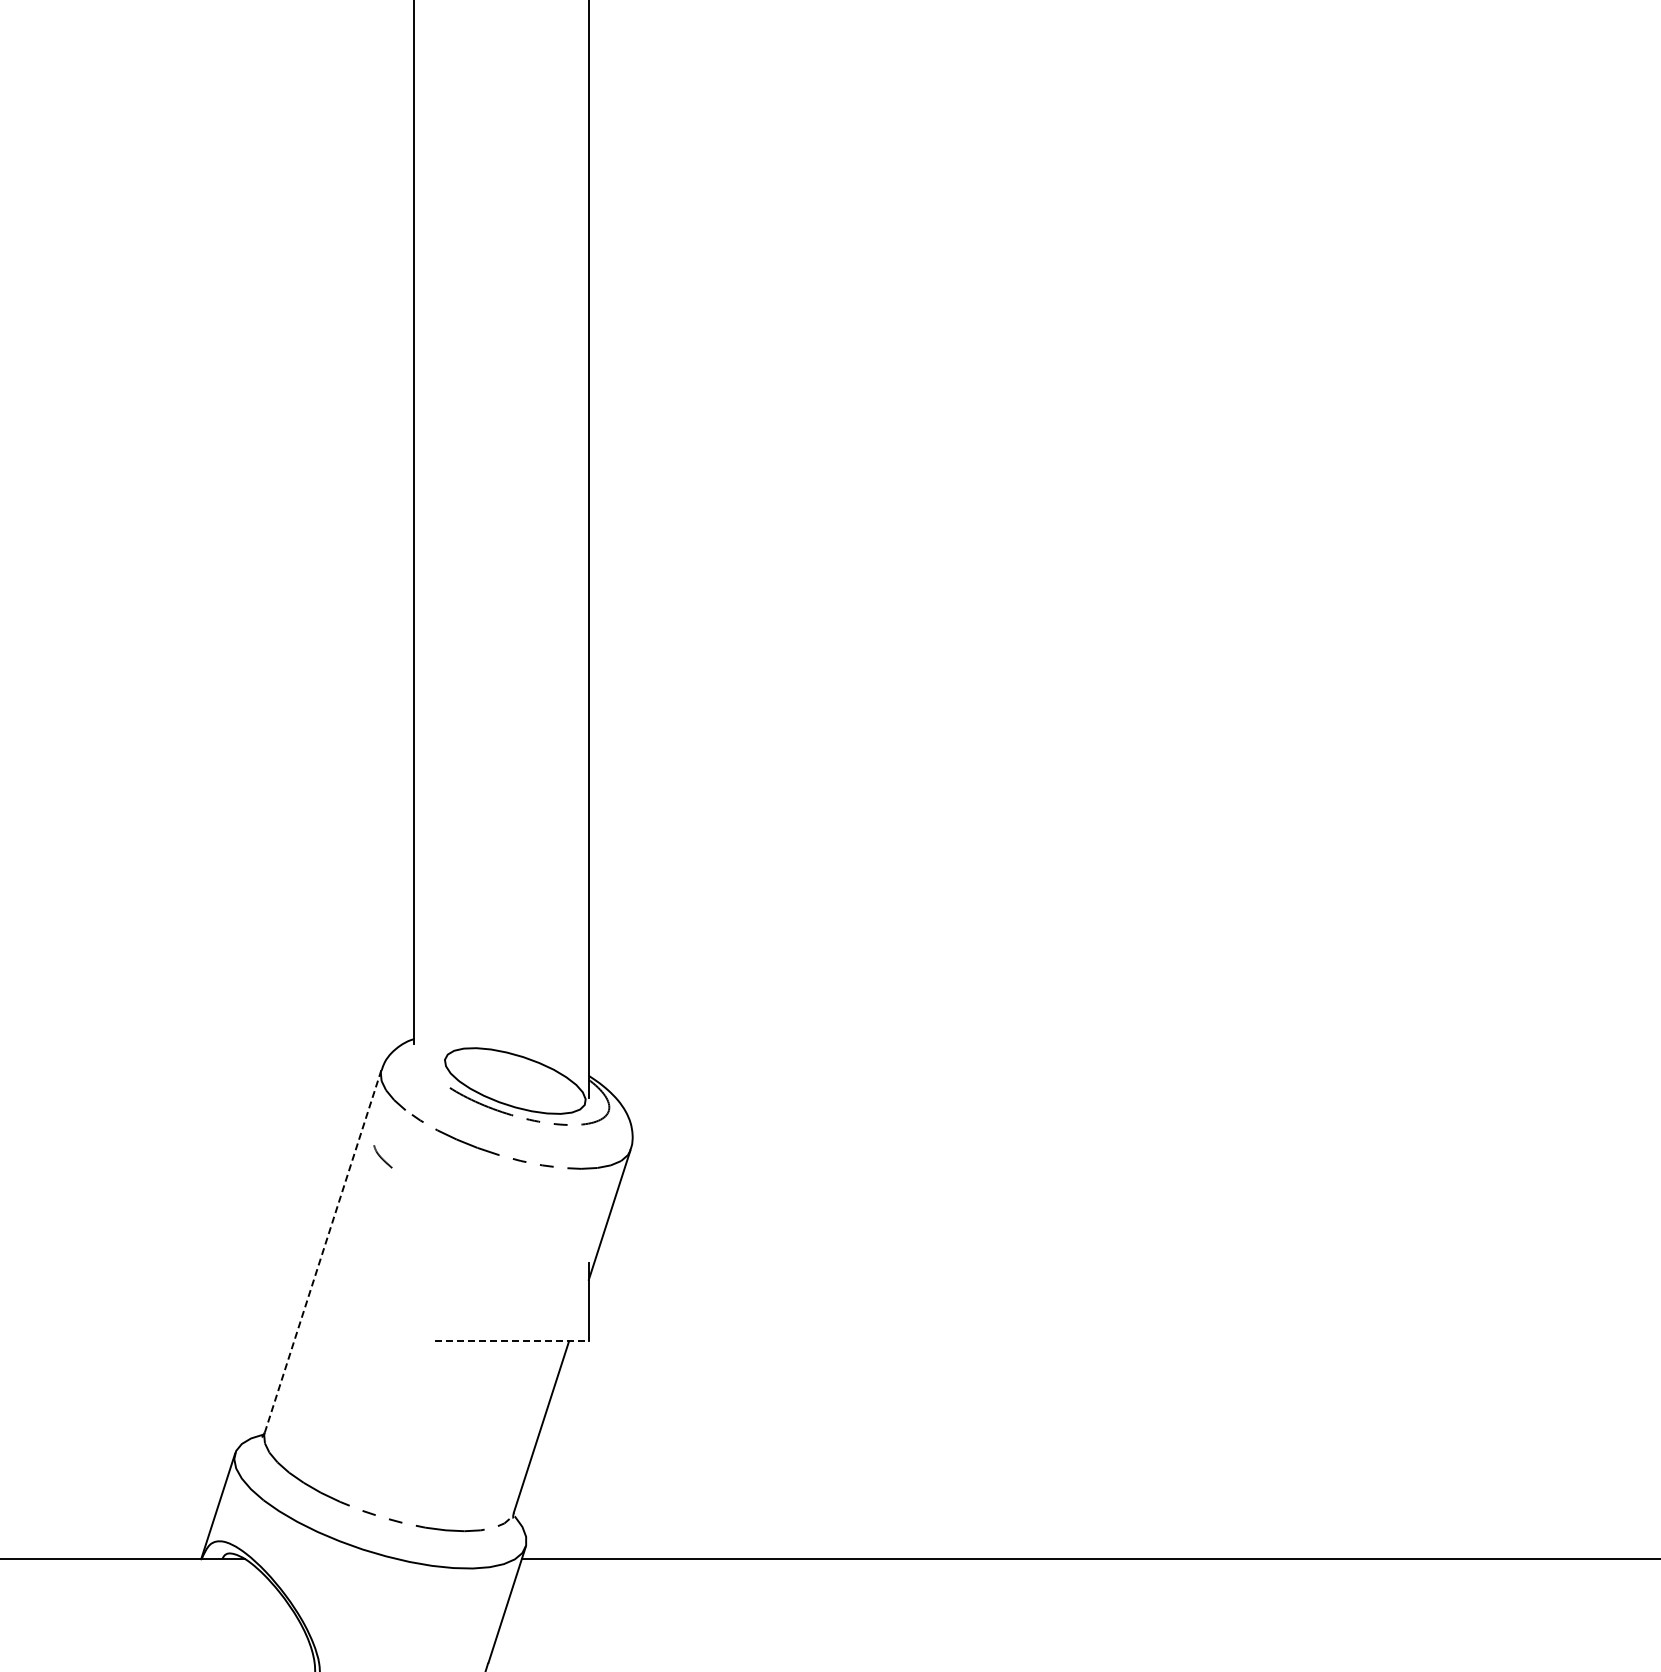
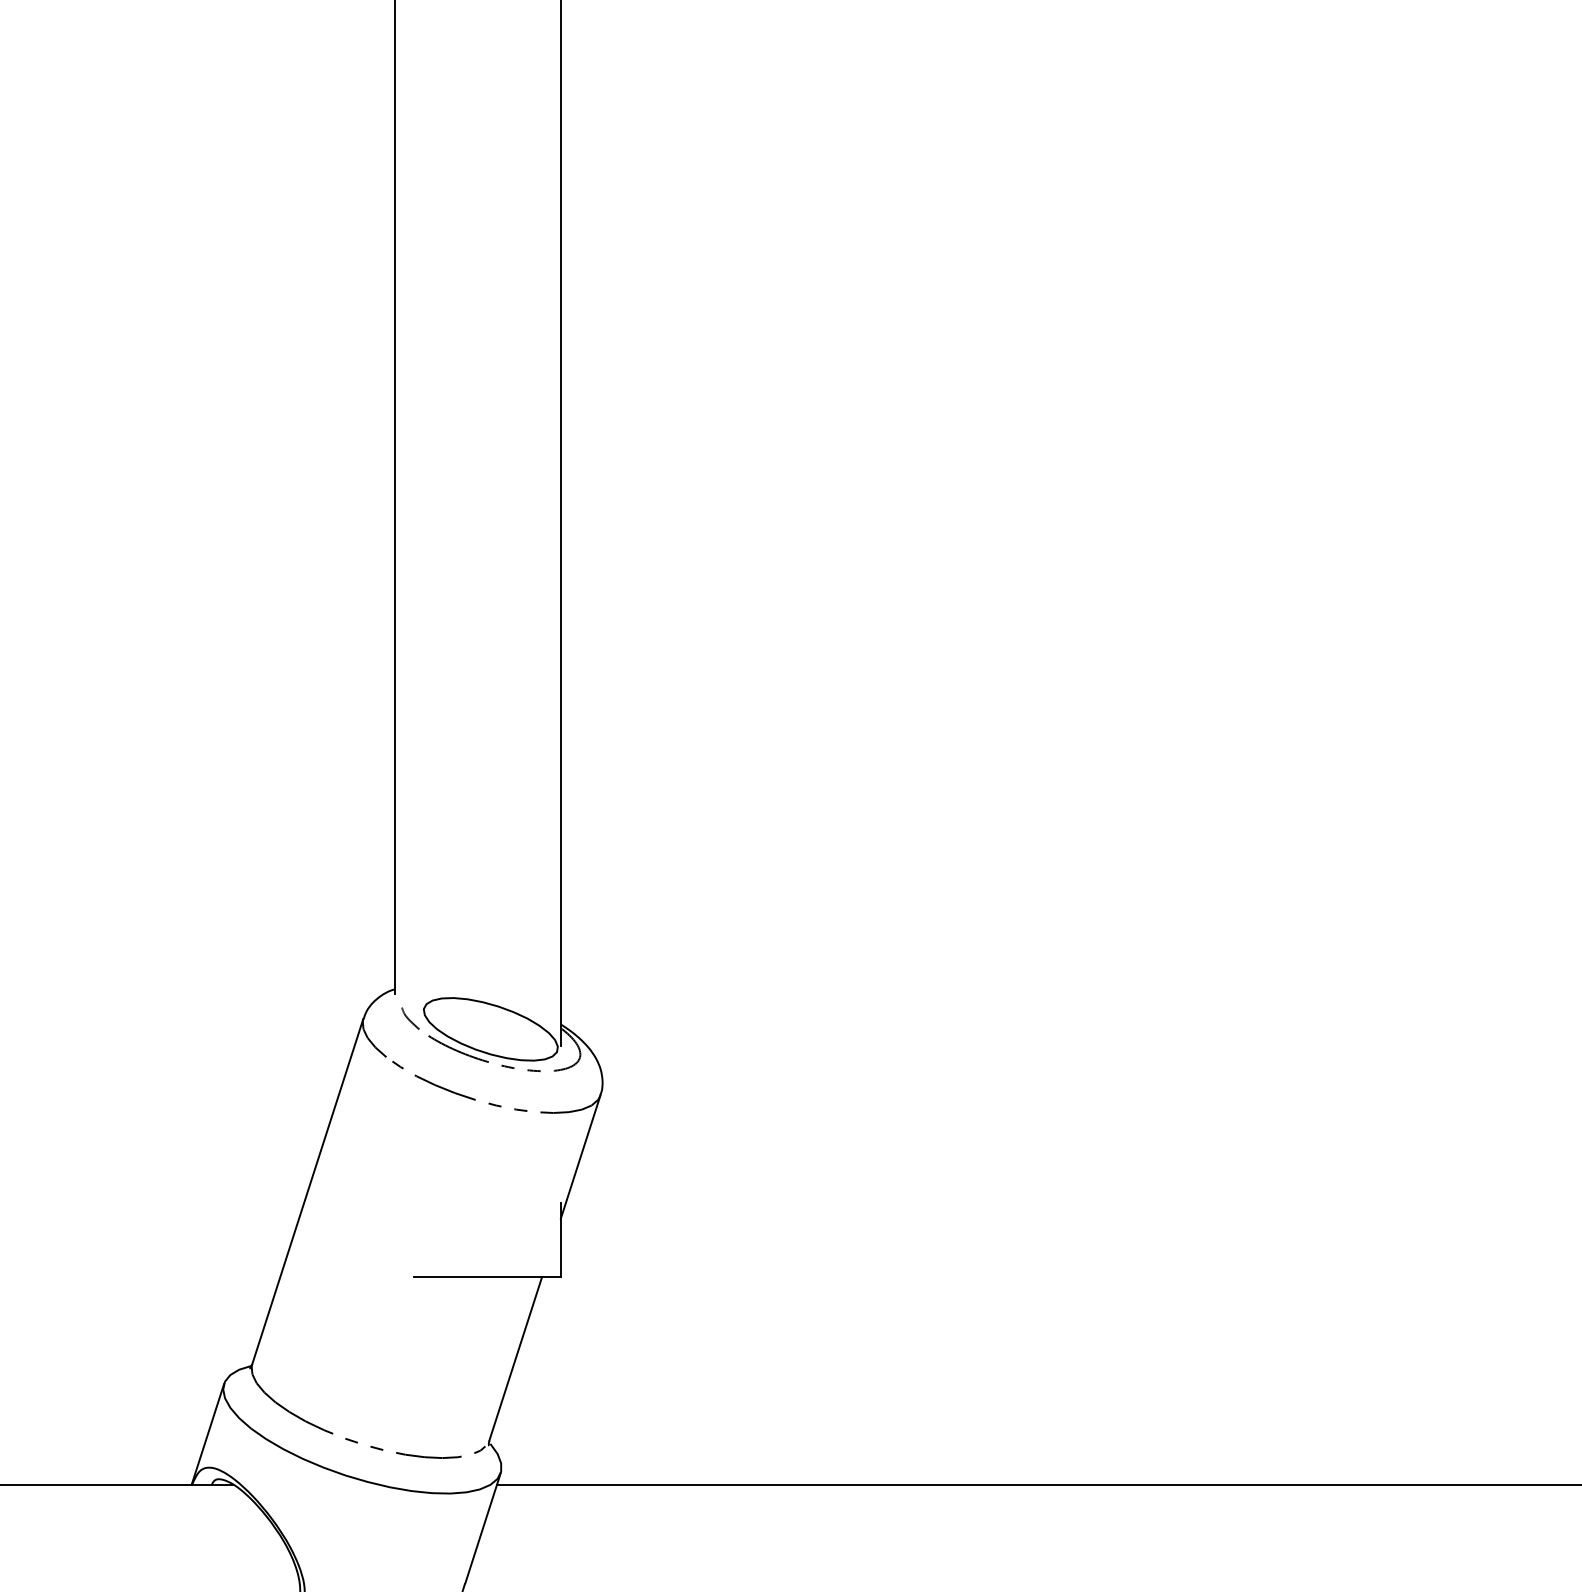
curve: (381, 1156) -> (409, 1018), moved
line: (322, 1251) -> (307, 1191), dashed -> solid
line: (511, 1341) -> (487, 1277), dashed -> solid

